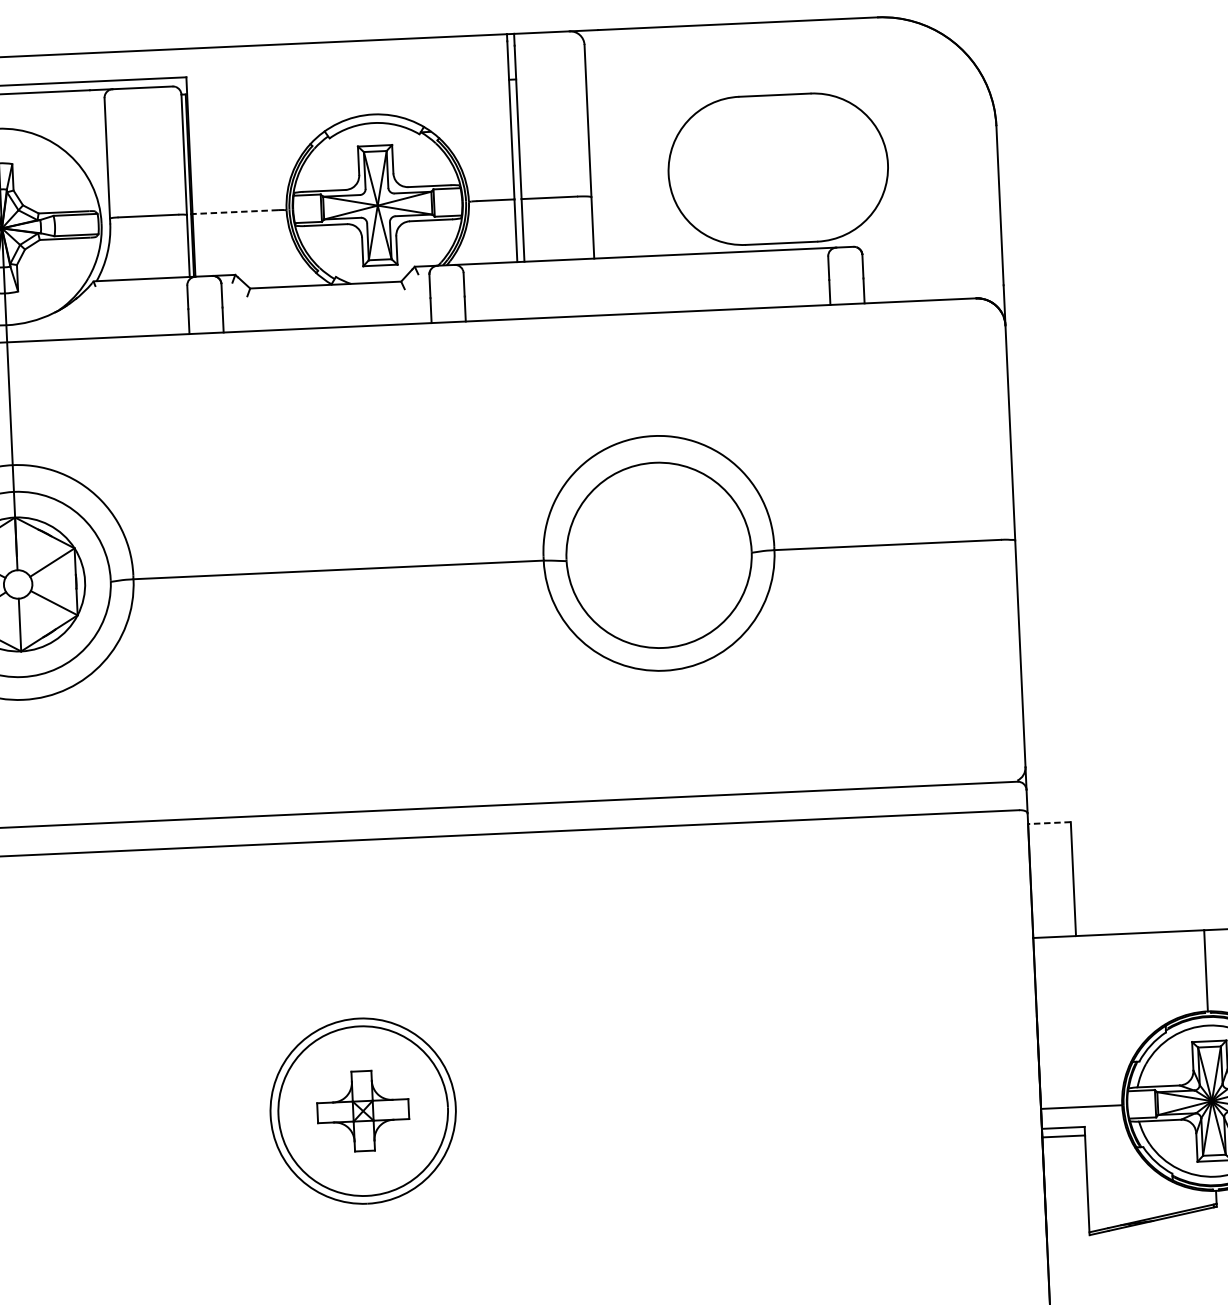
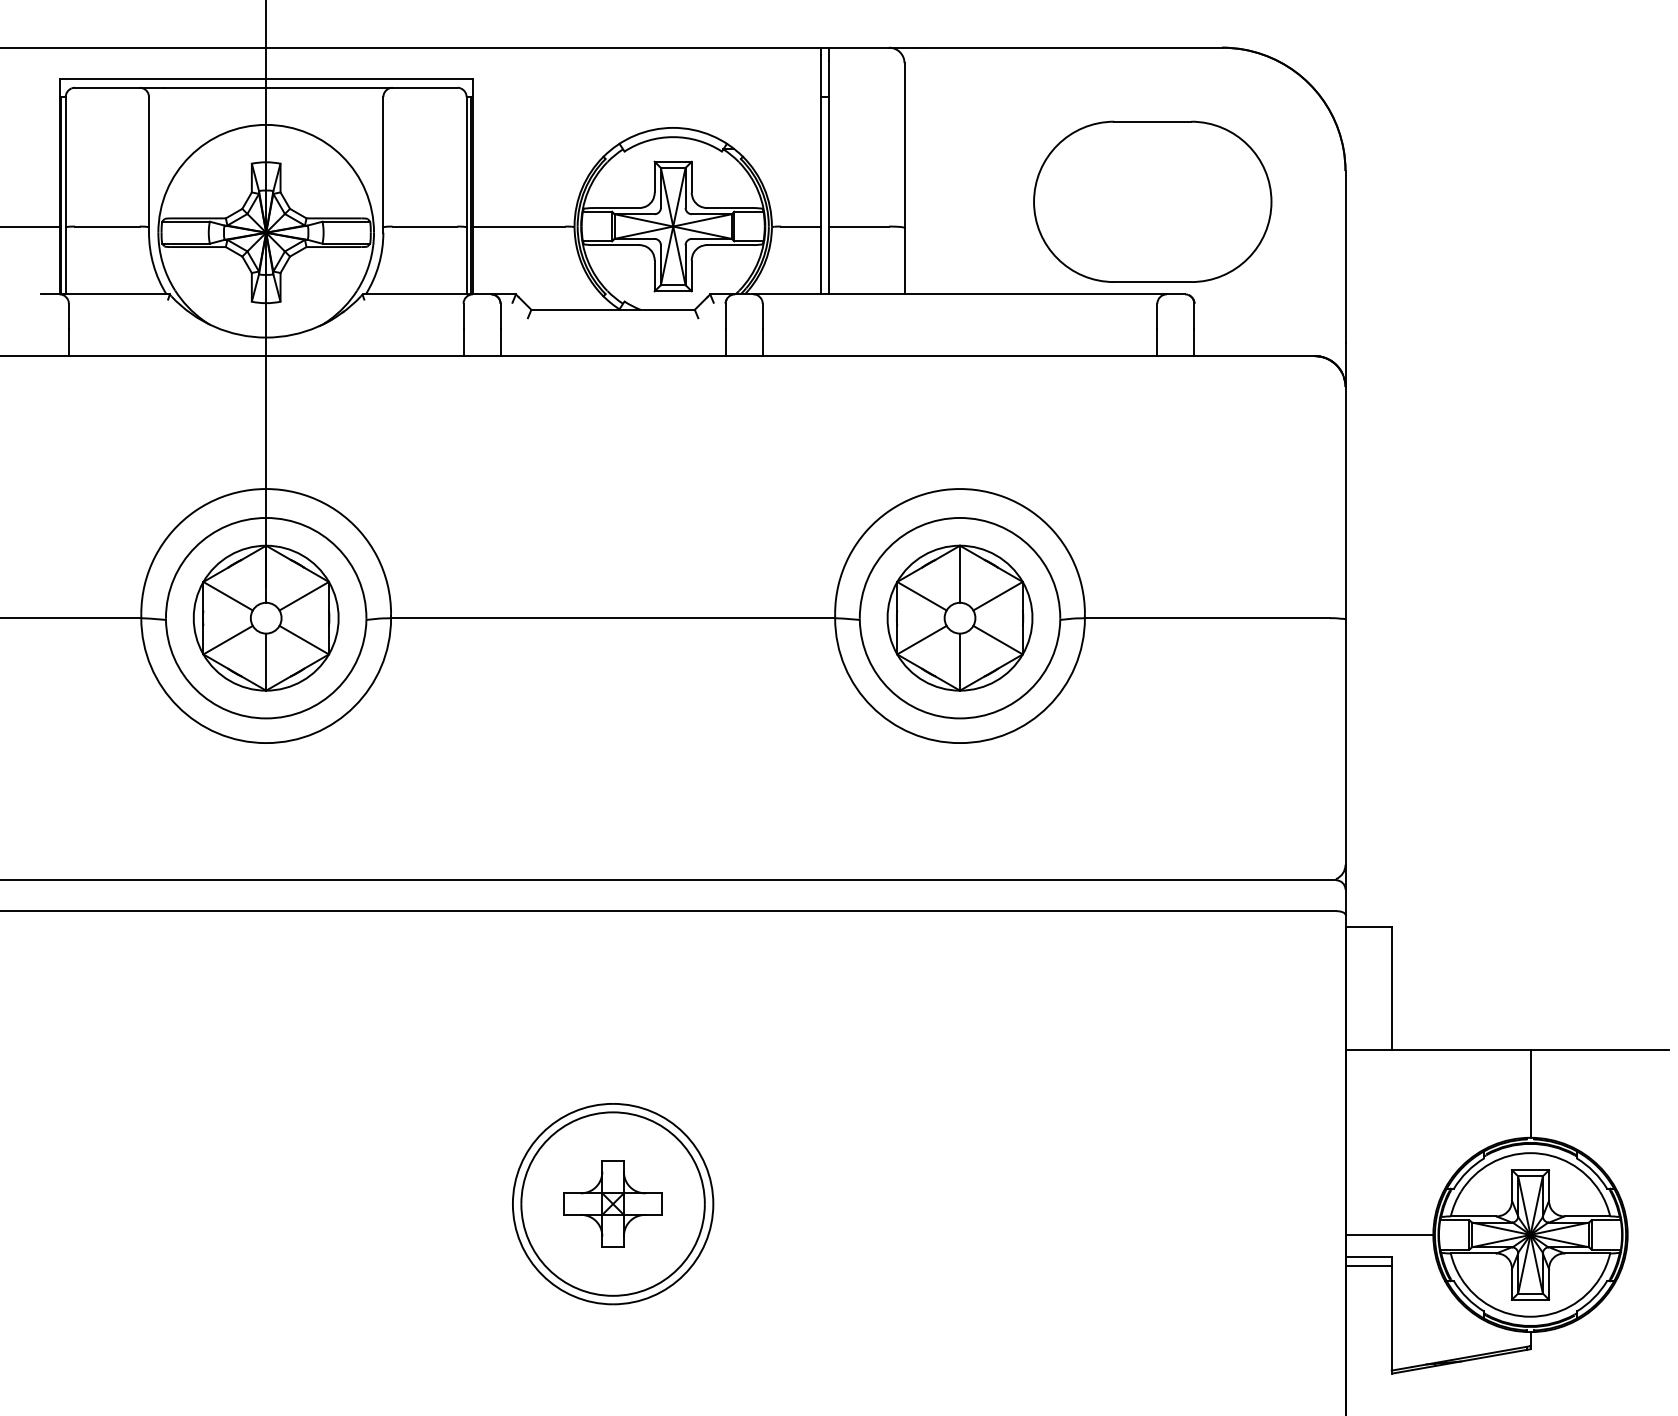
part: (778, 168) -> (1152, 201), moved
line: (234, 212) -> (518, 226), dashed -> solid
part: (658, 554) -> (959, 617), added
line: (1049, 823) -> (1368, 926), dashed -> solid

